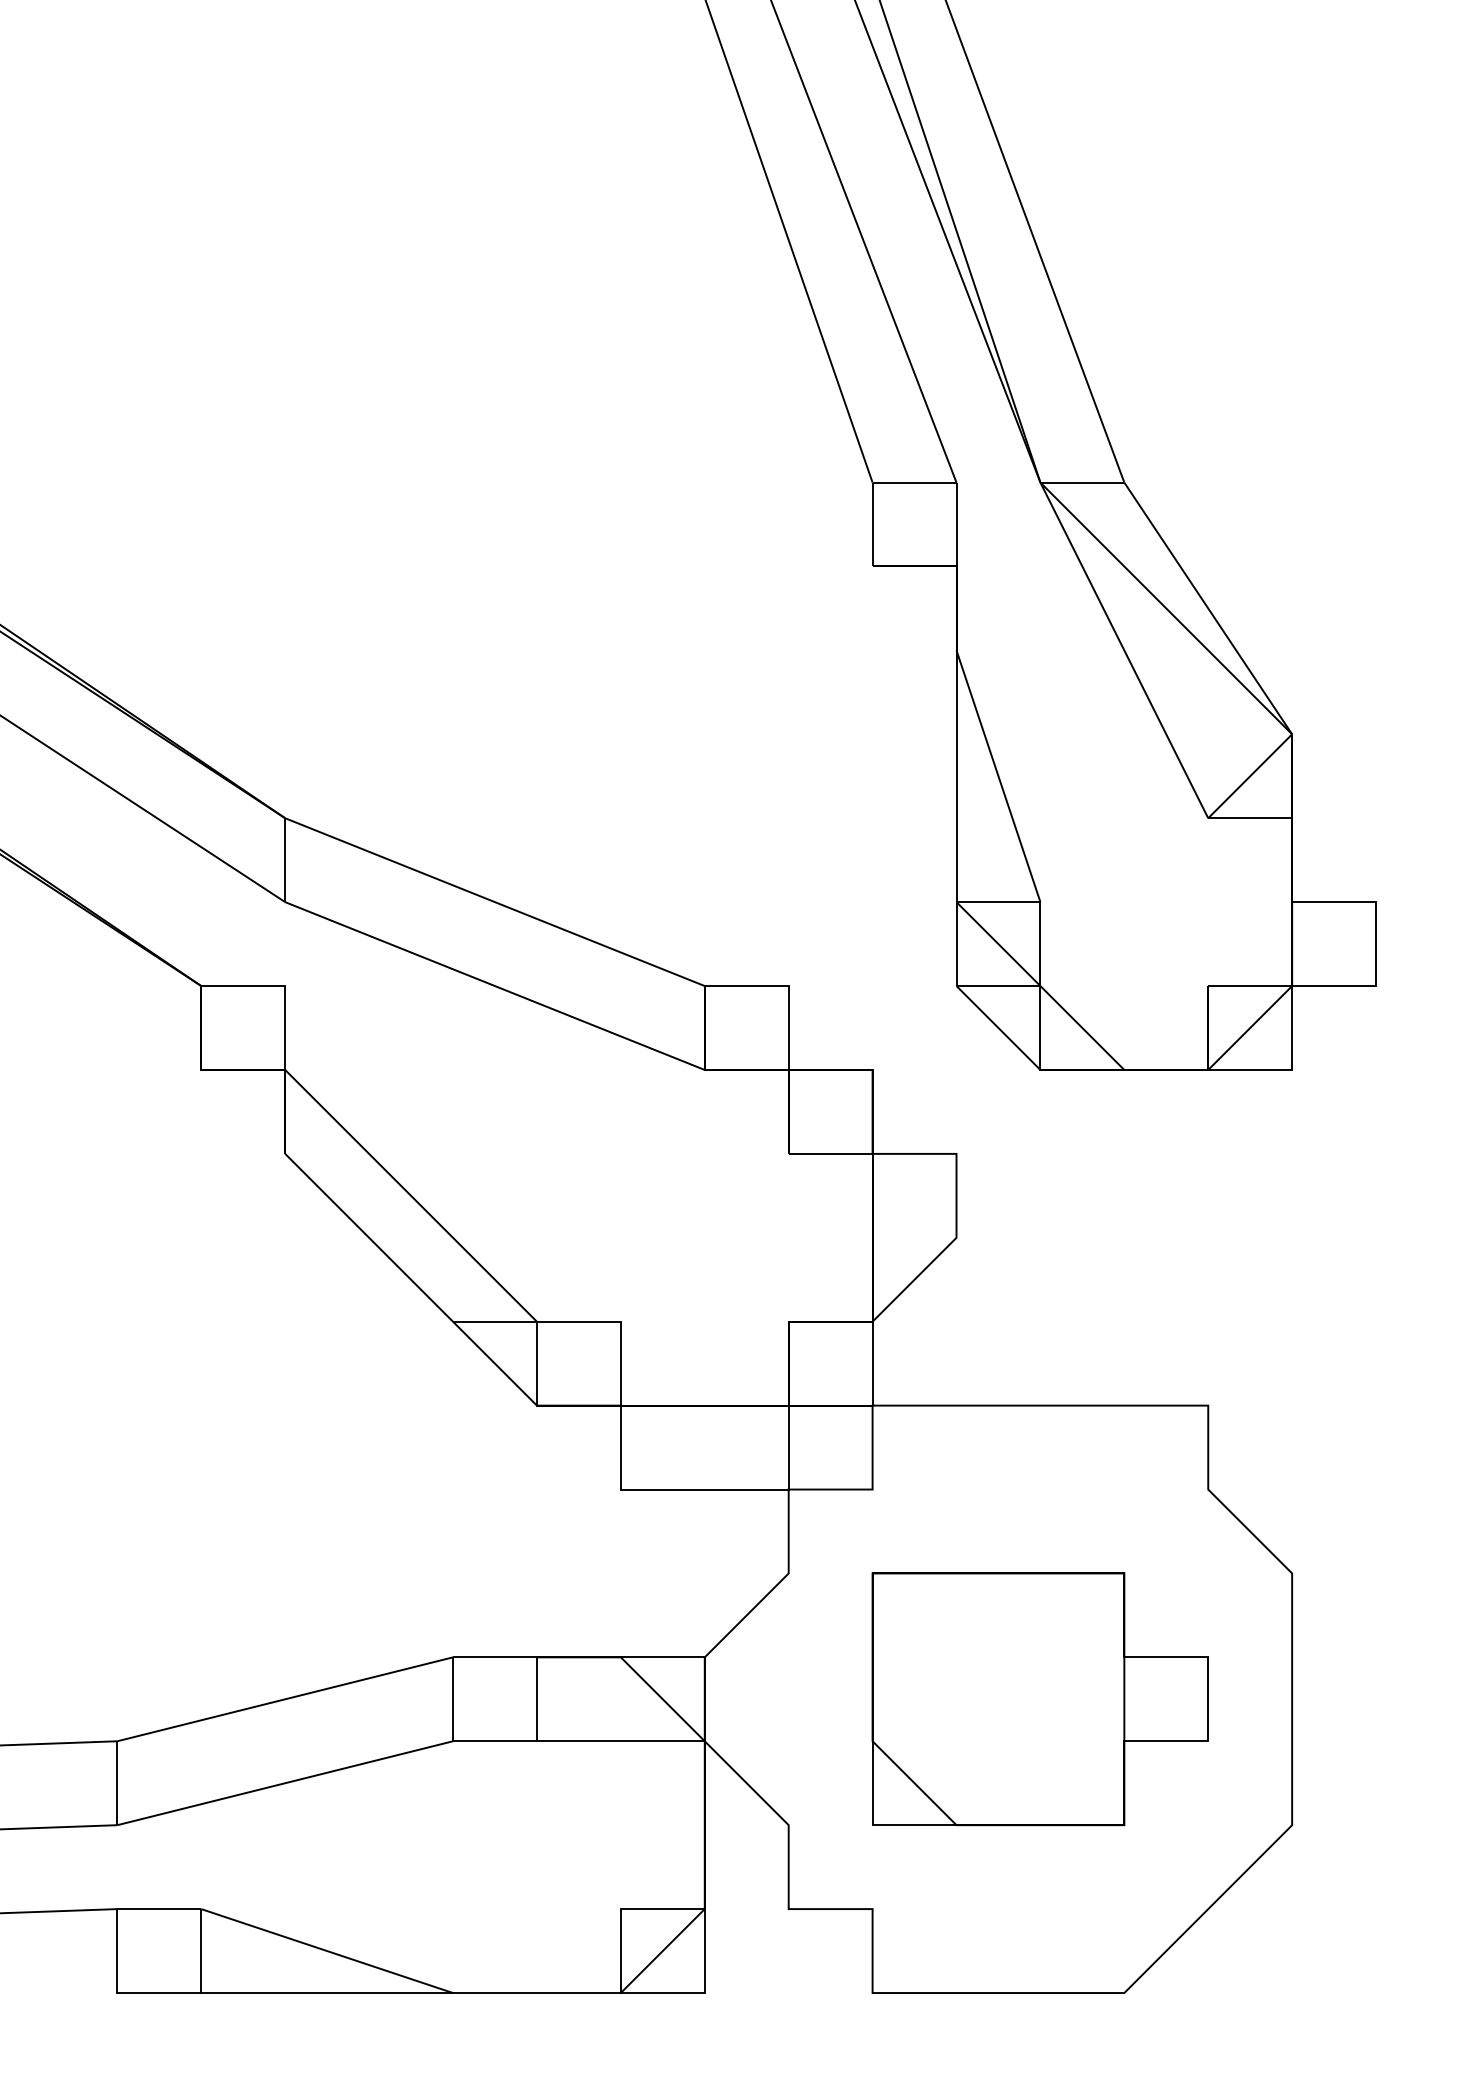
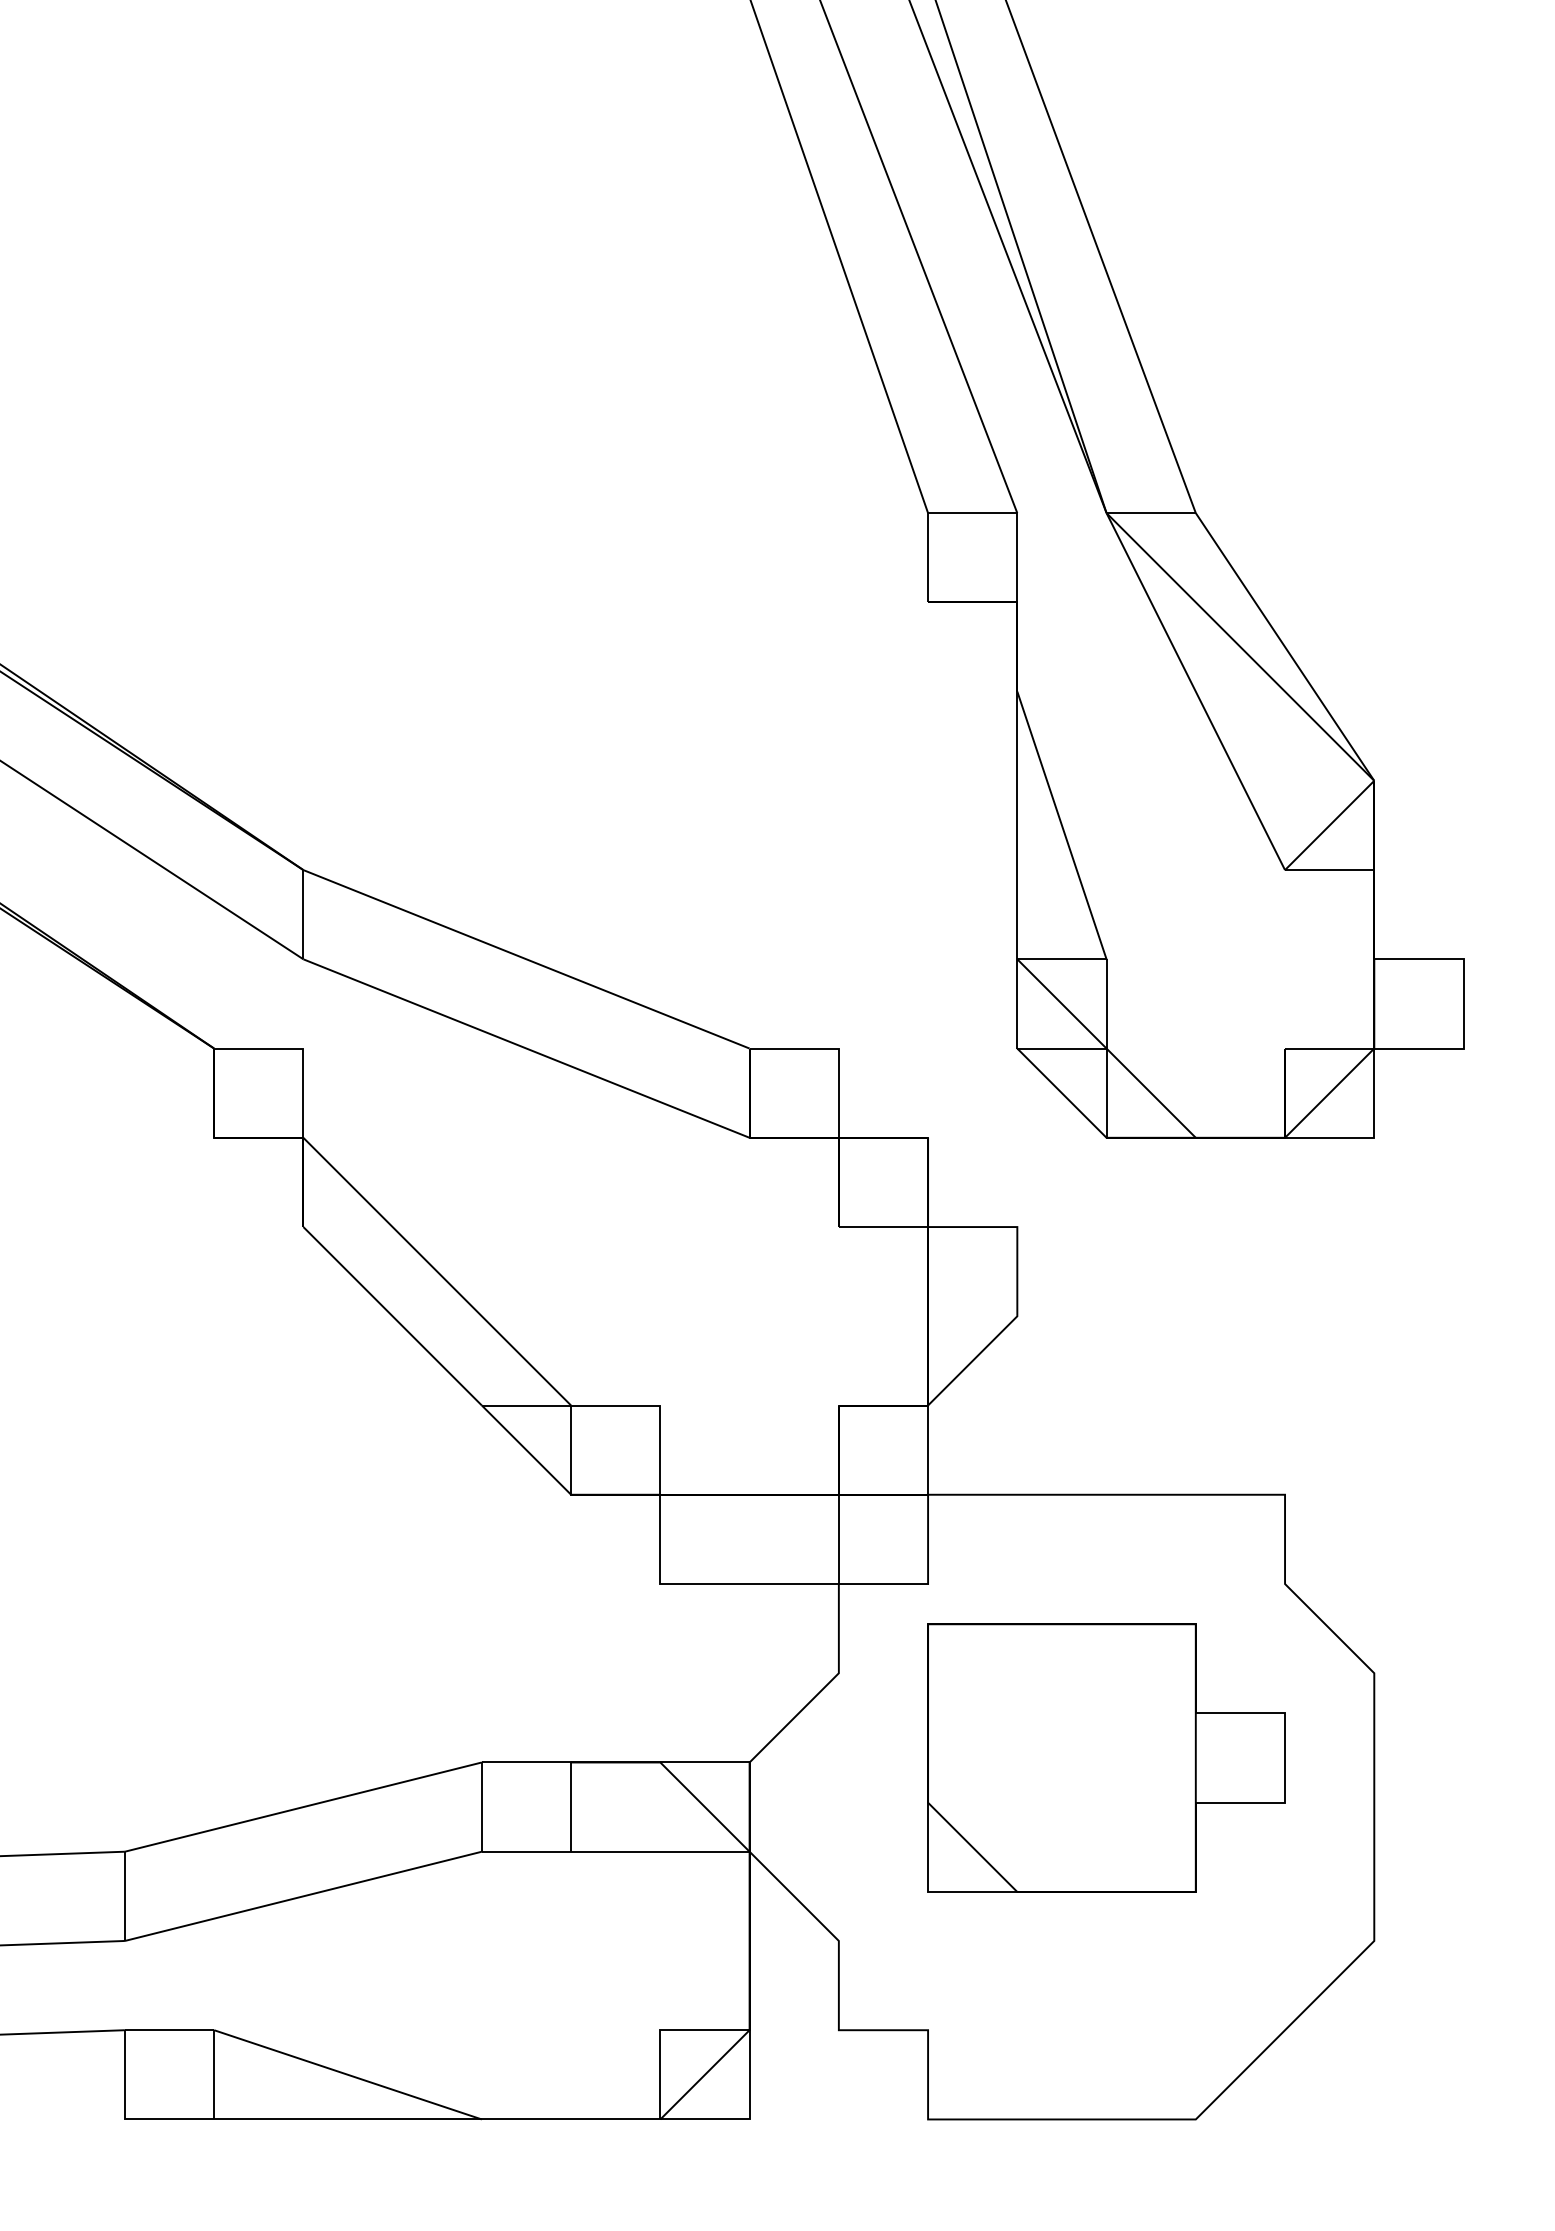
part: (1040, 1698) -> (1106, 1757), moved

